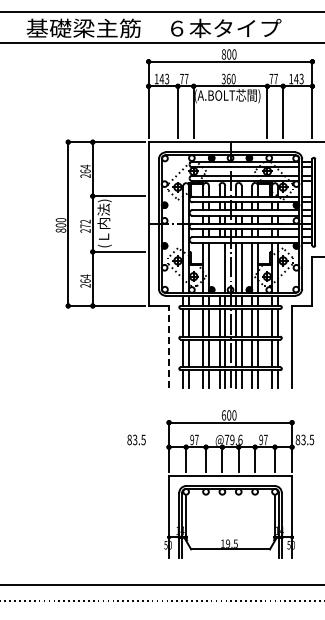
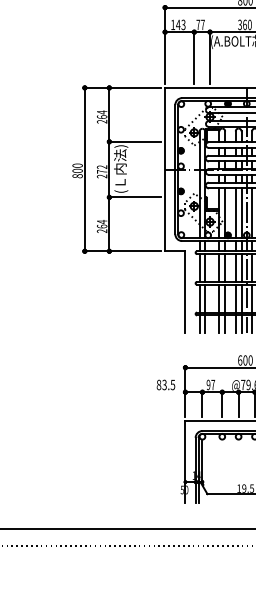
line: (219, 267) -> (235, 212), added
line: (169, 346) -> (185, 291), dashed -> solid
text: (136, 439) -> (165, 384), moved

